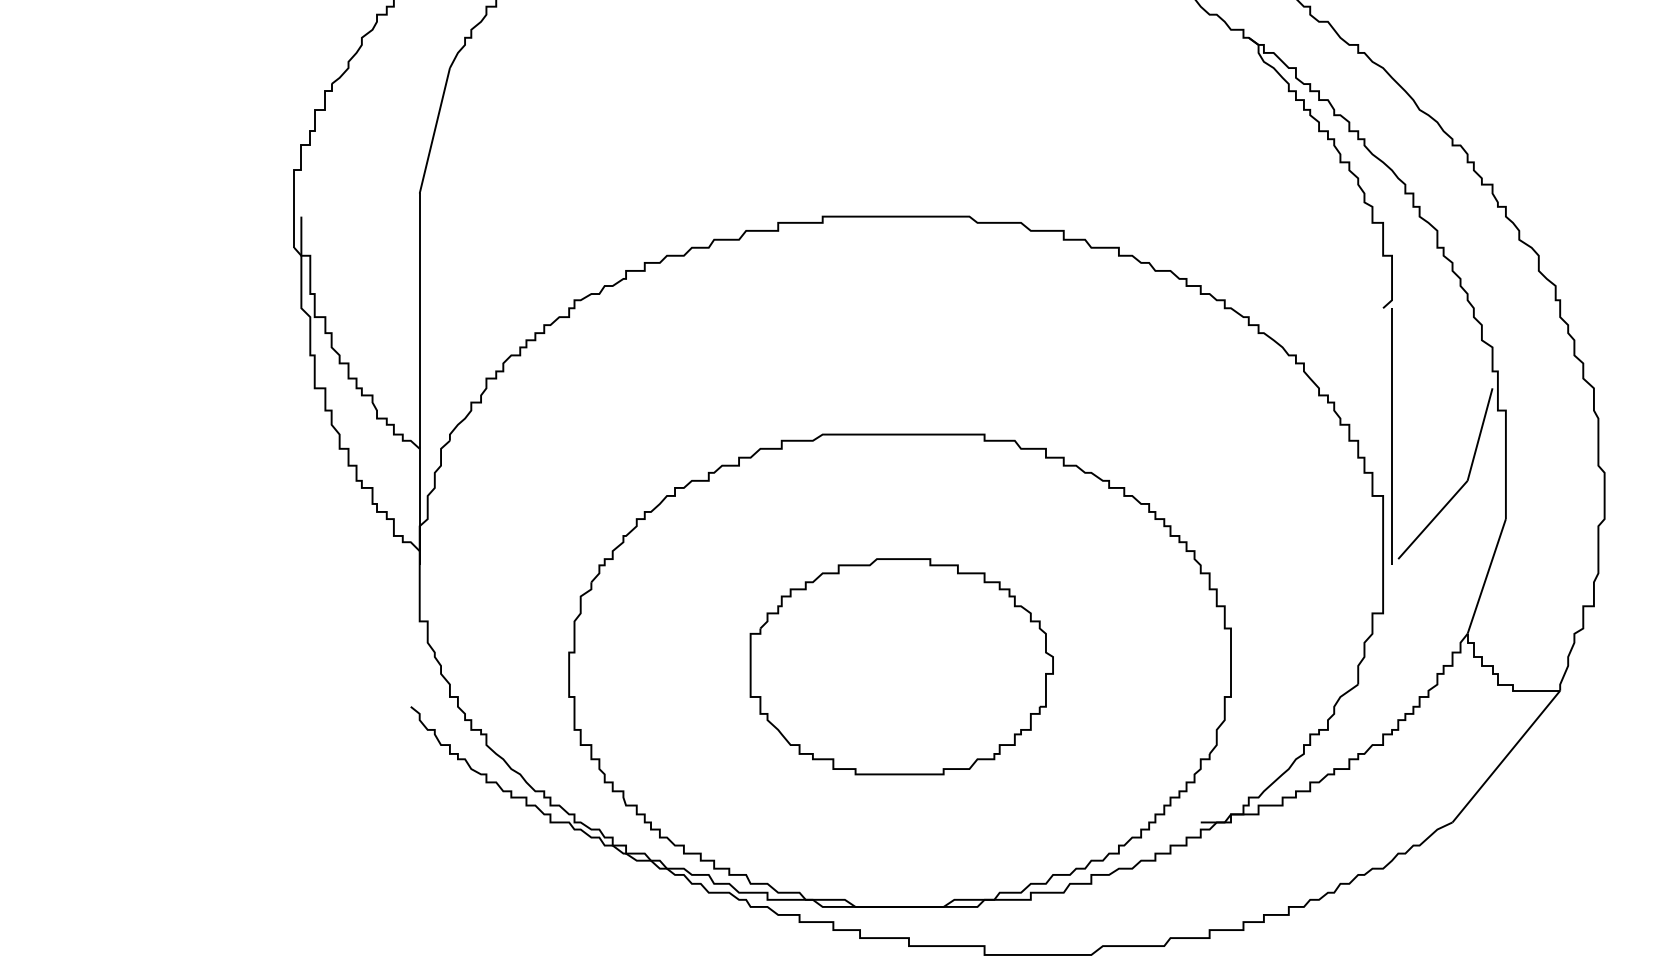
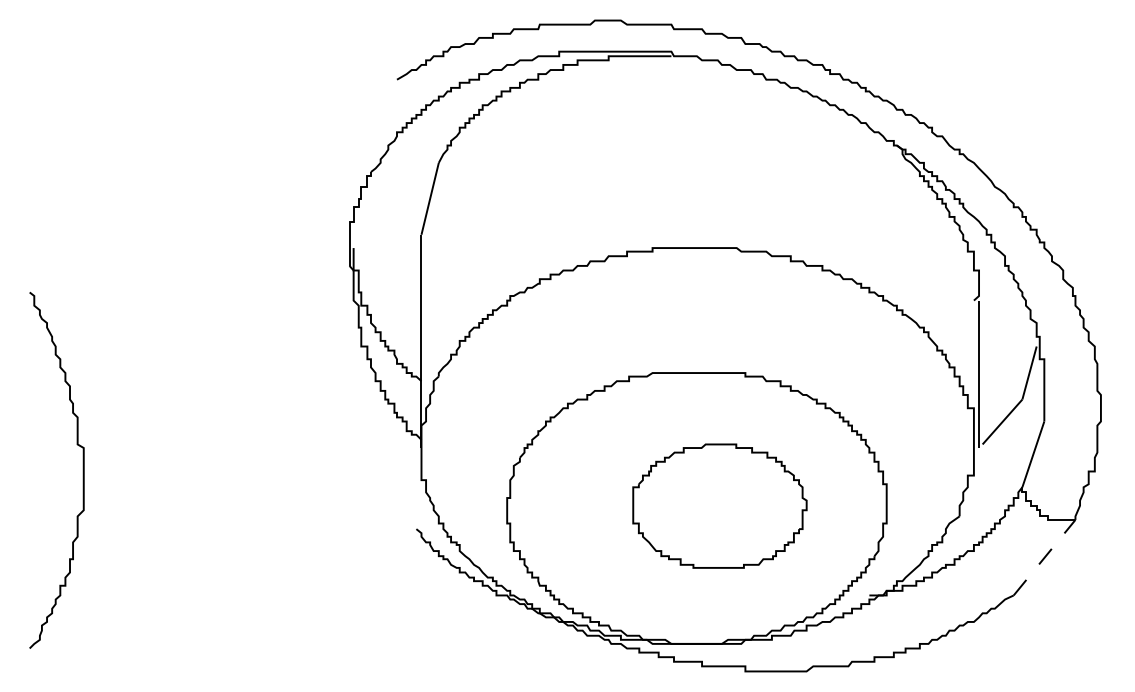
part: (901, 665) -> (719, 505), moved
line: (1506, 756) -> (1044, 557), solid -> dashed

